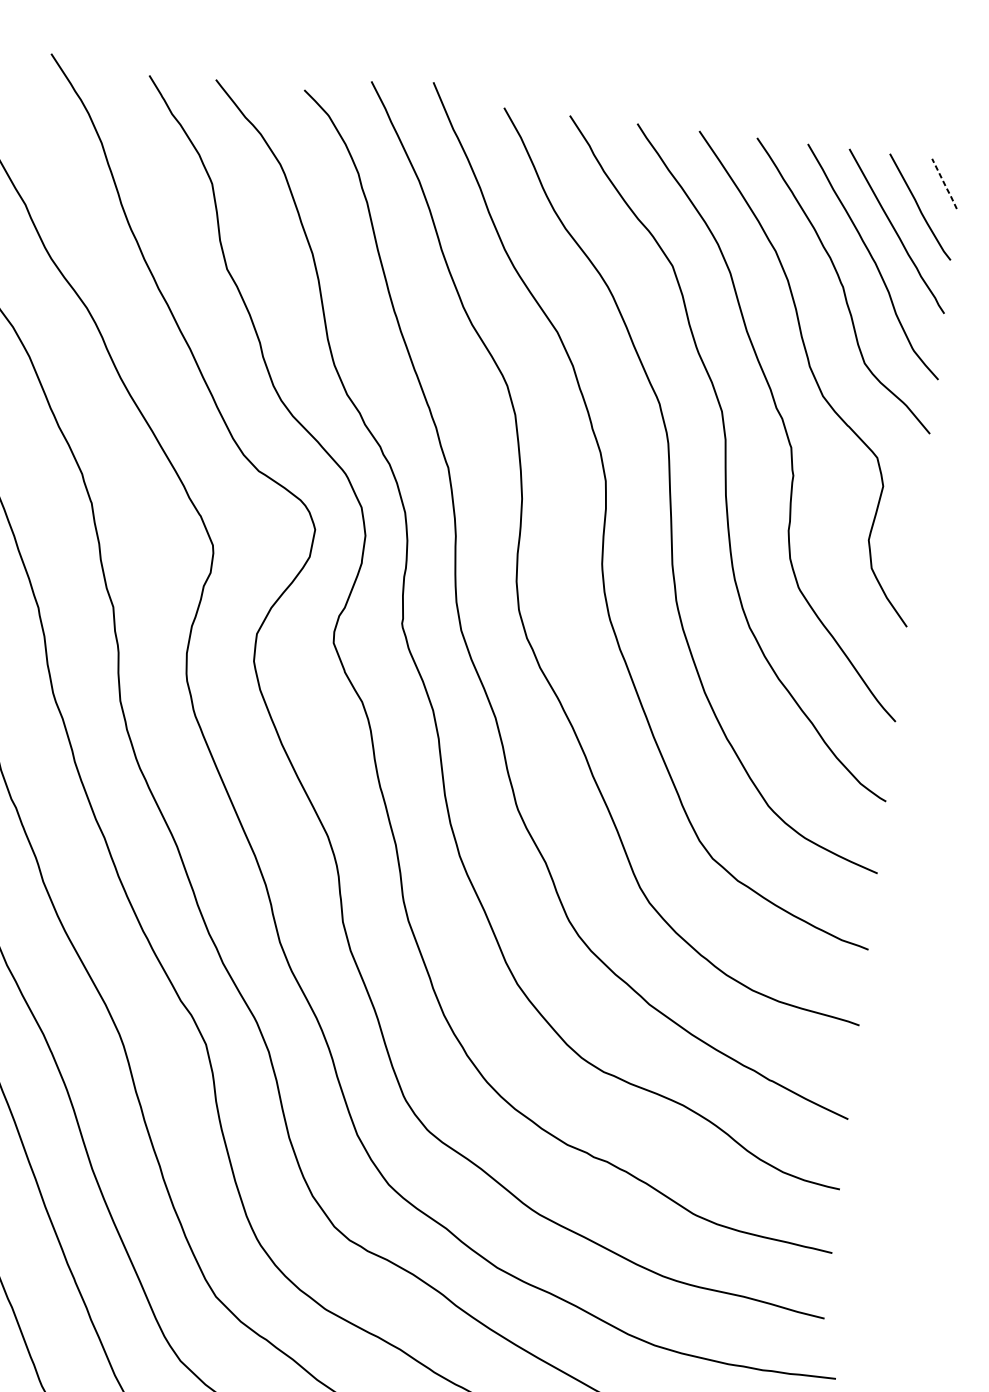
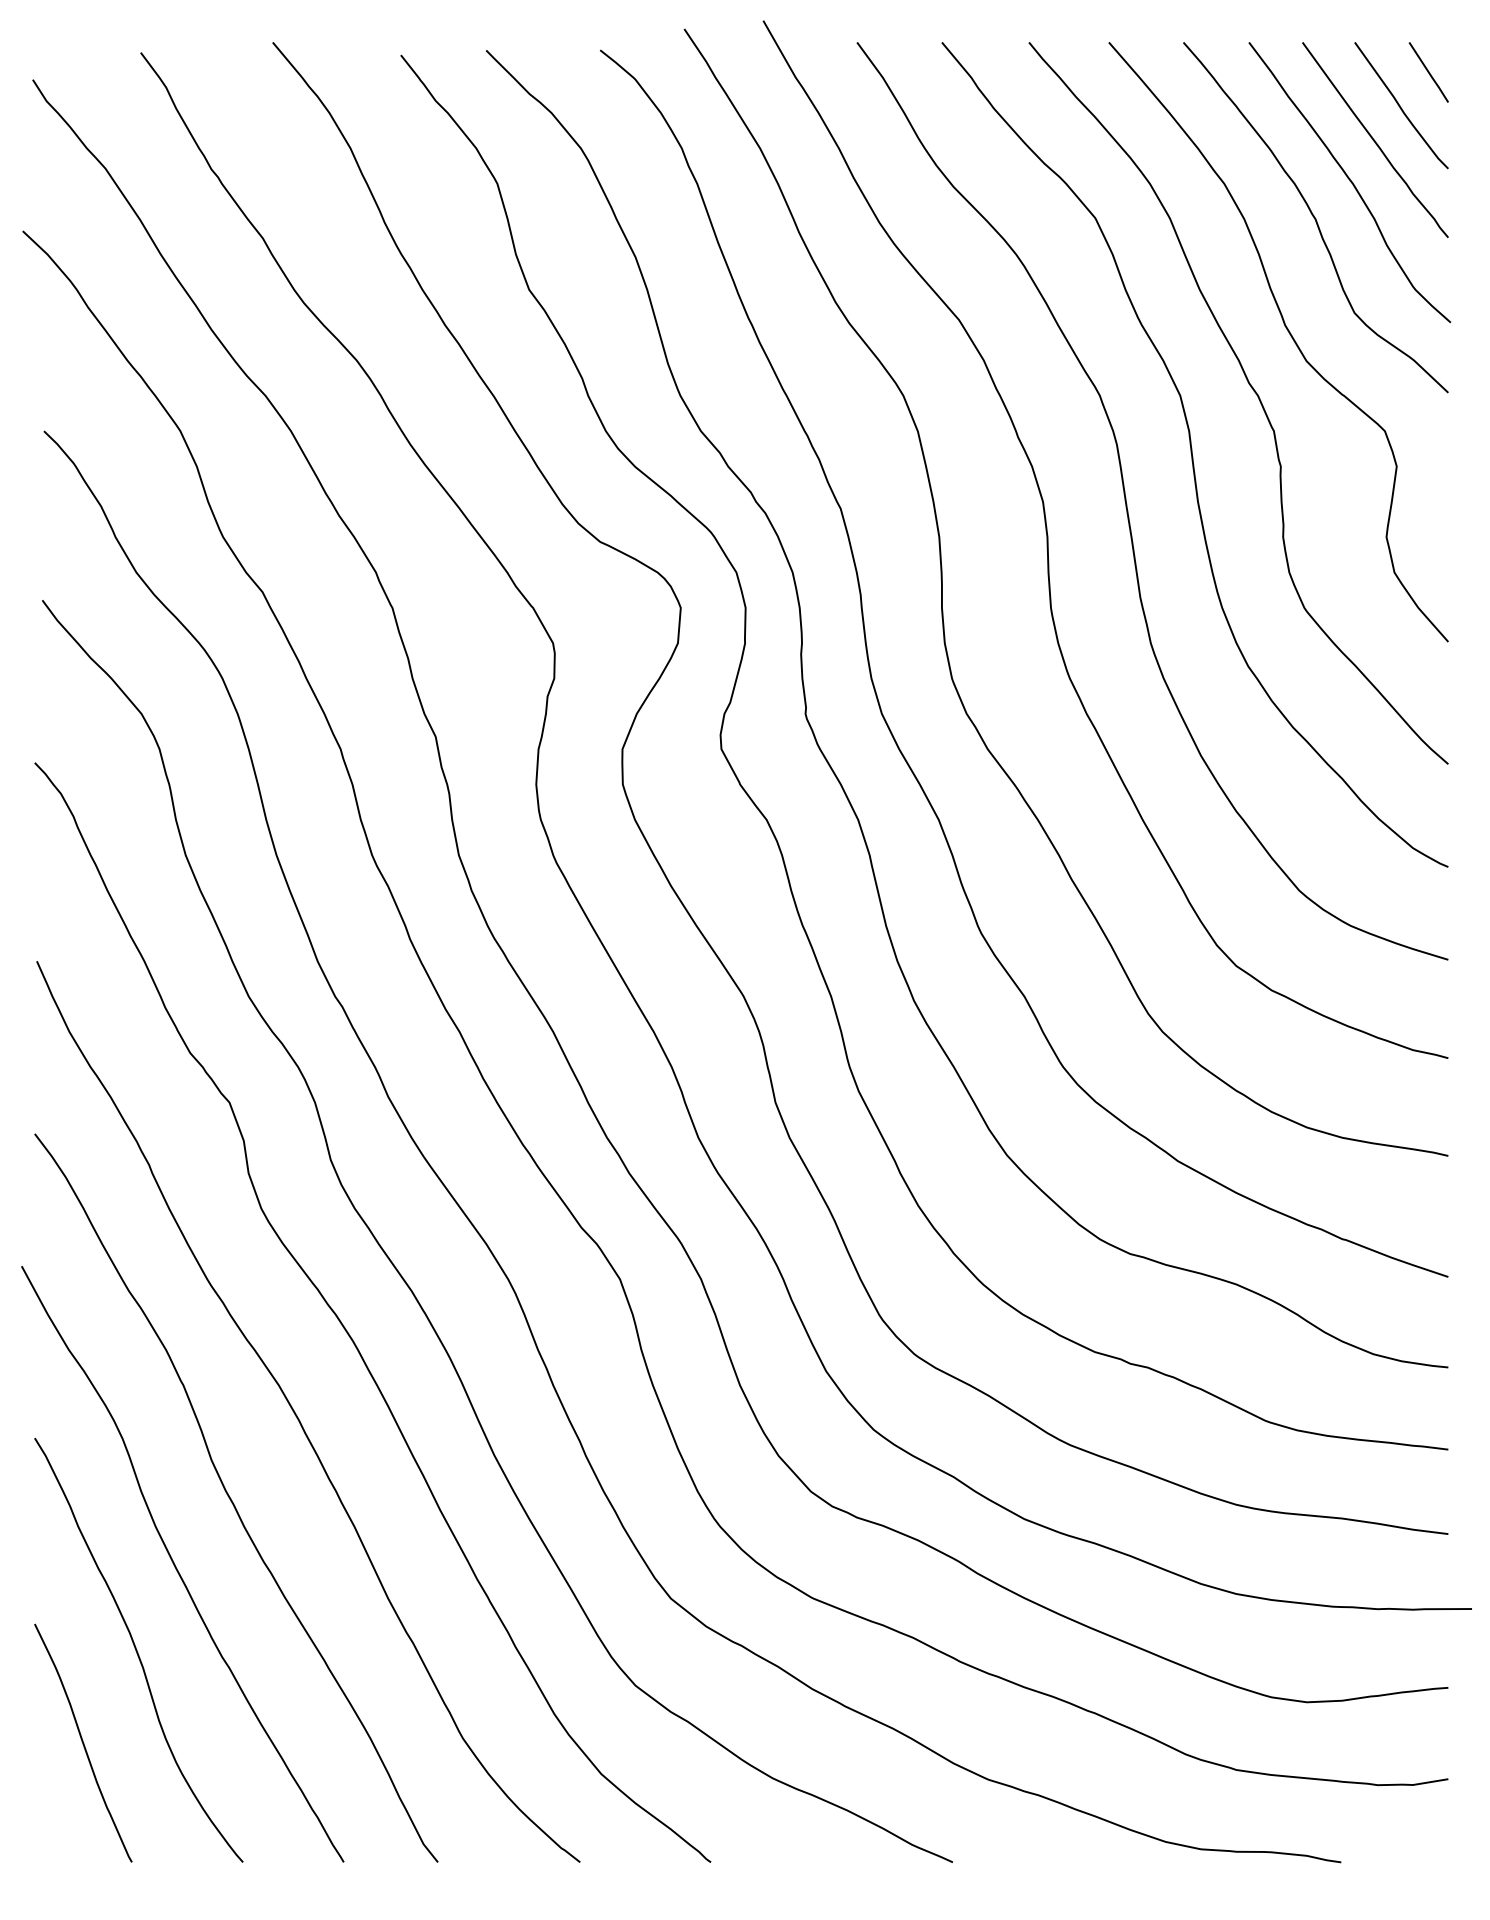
line: (945, 183) -> (1429, 72), dashed -> solid

